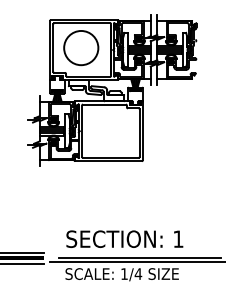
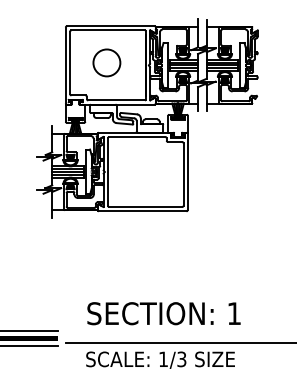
circle: (80, 47) -> (106, 62), size x0.6
line: (139, 258) -> (183, 338), removed
text: (138, 274) -> (181, 359), 1/4 -> 1/3

